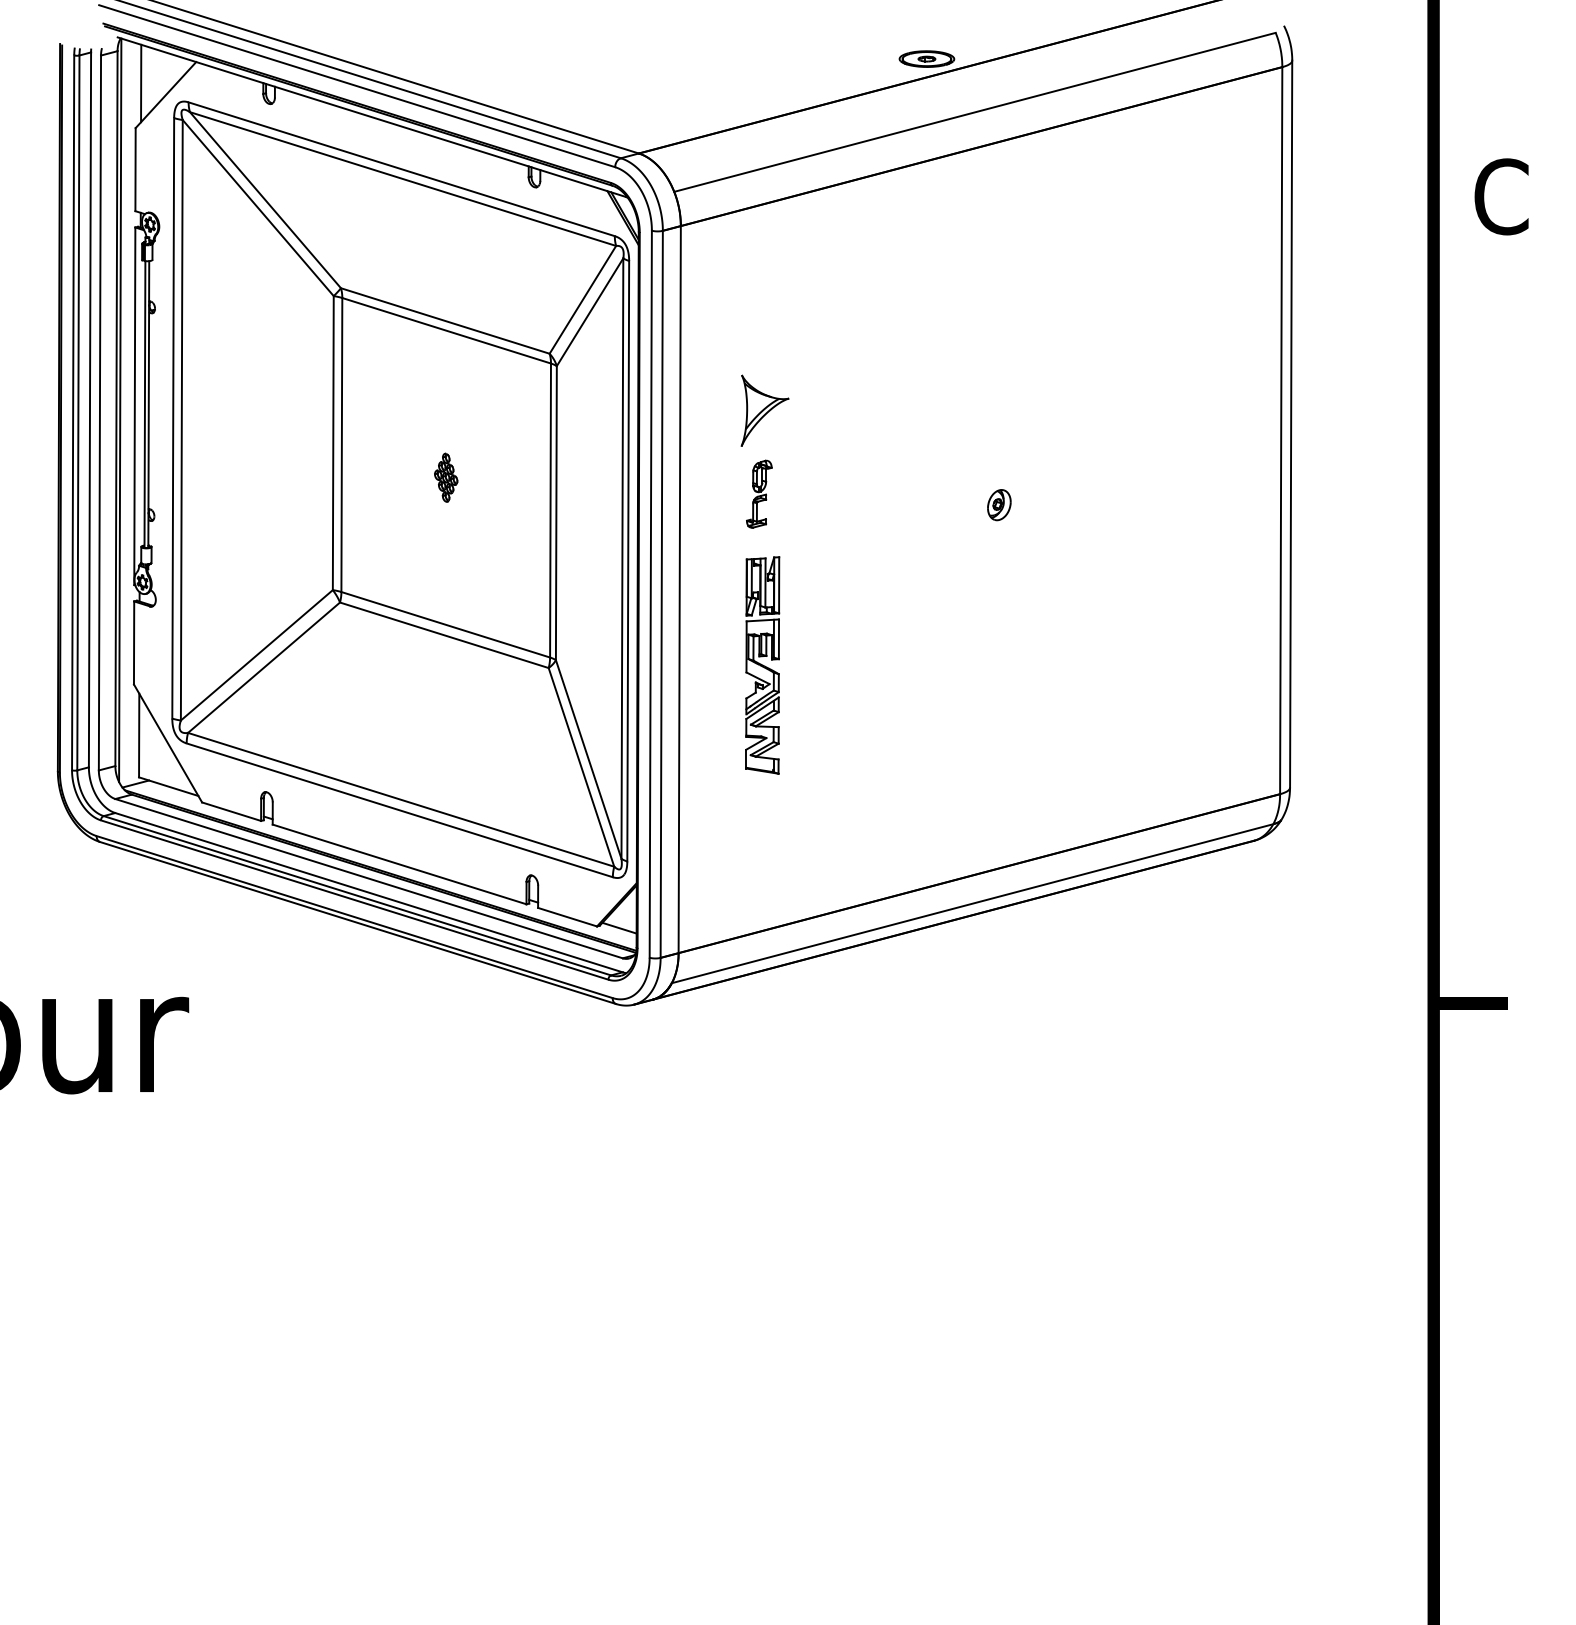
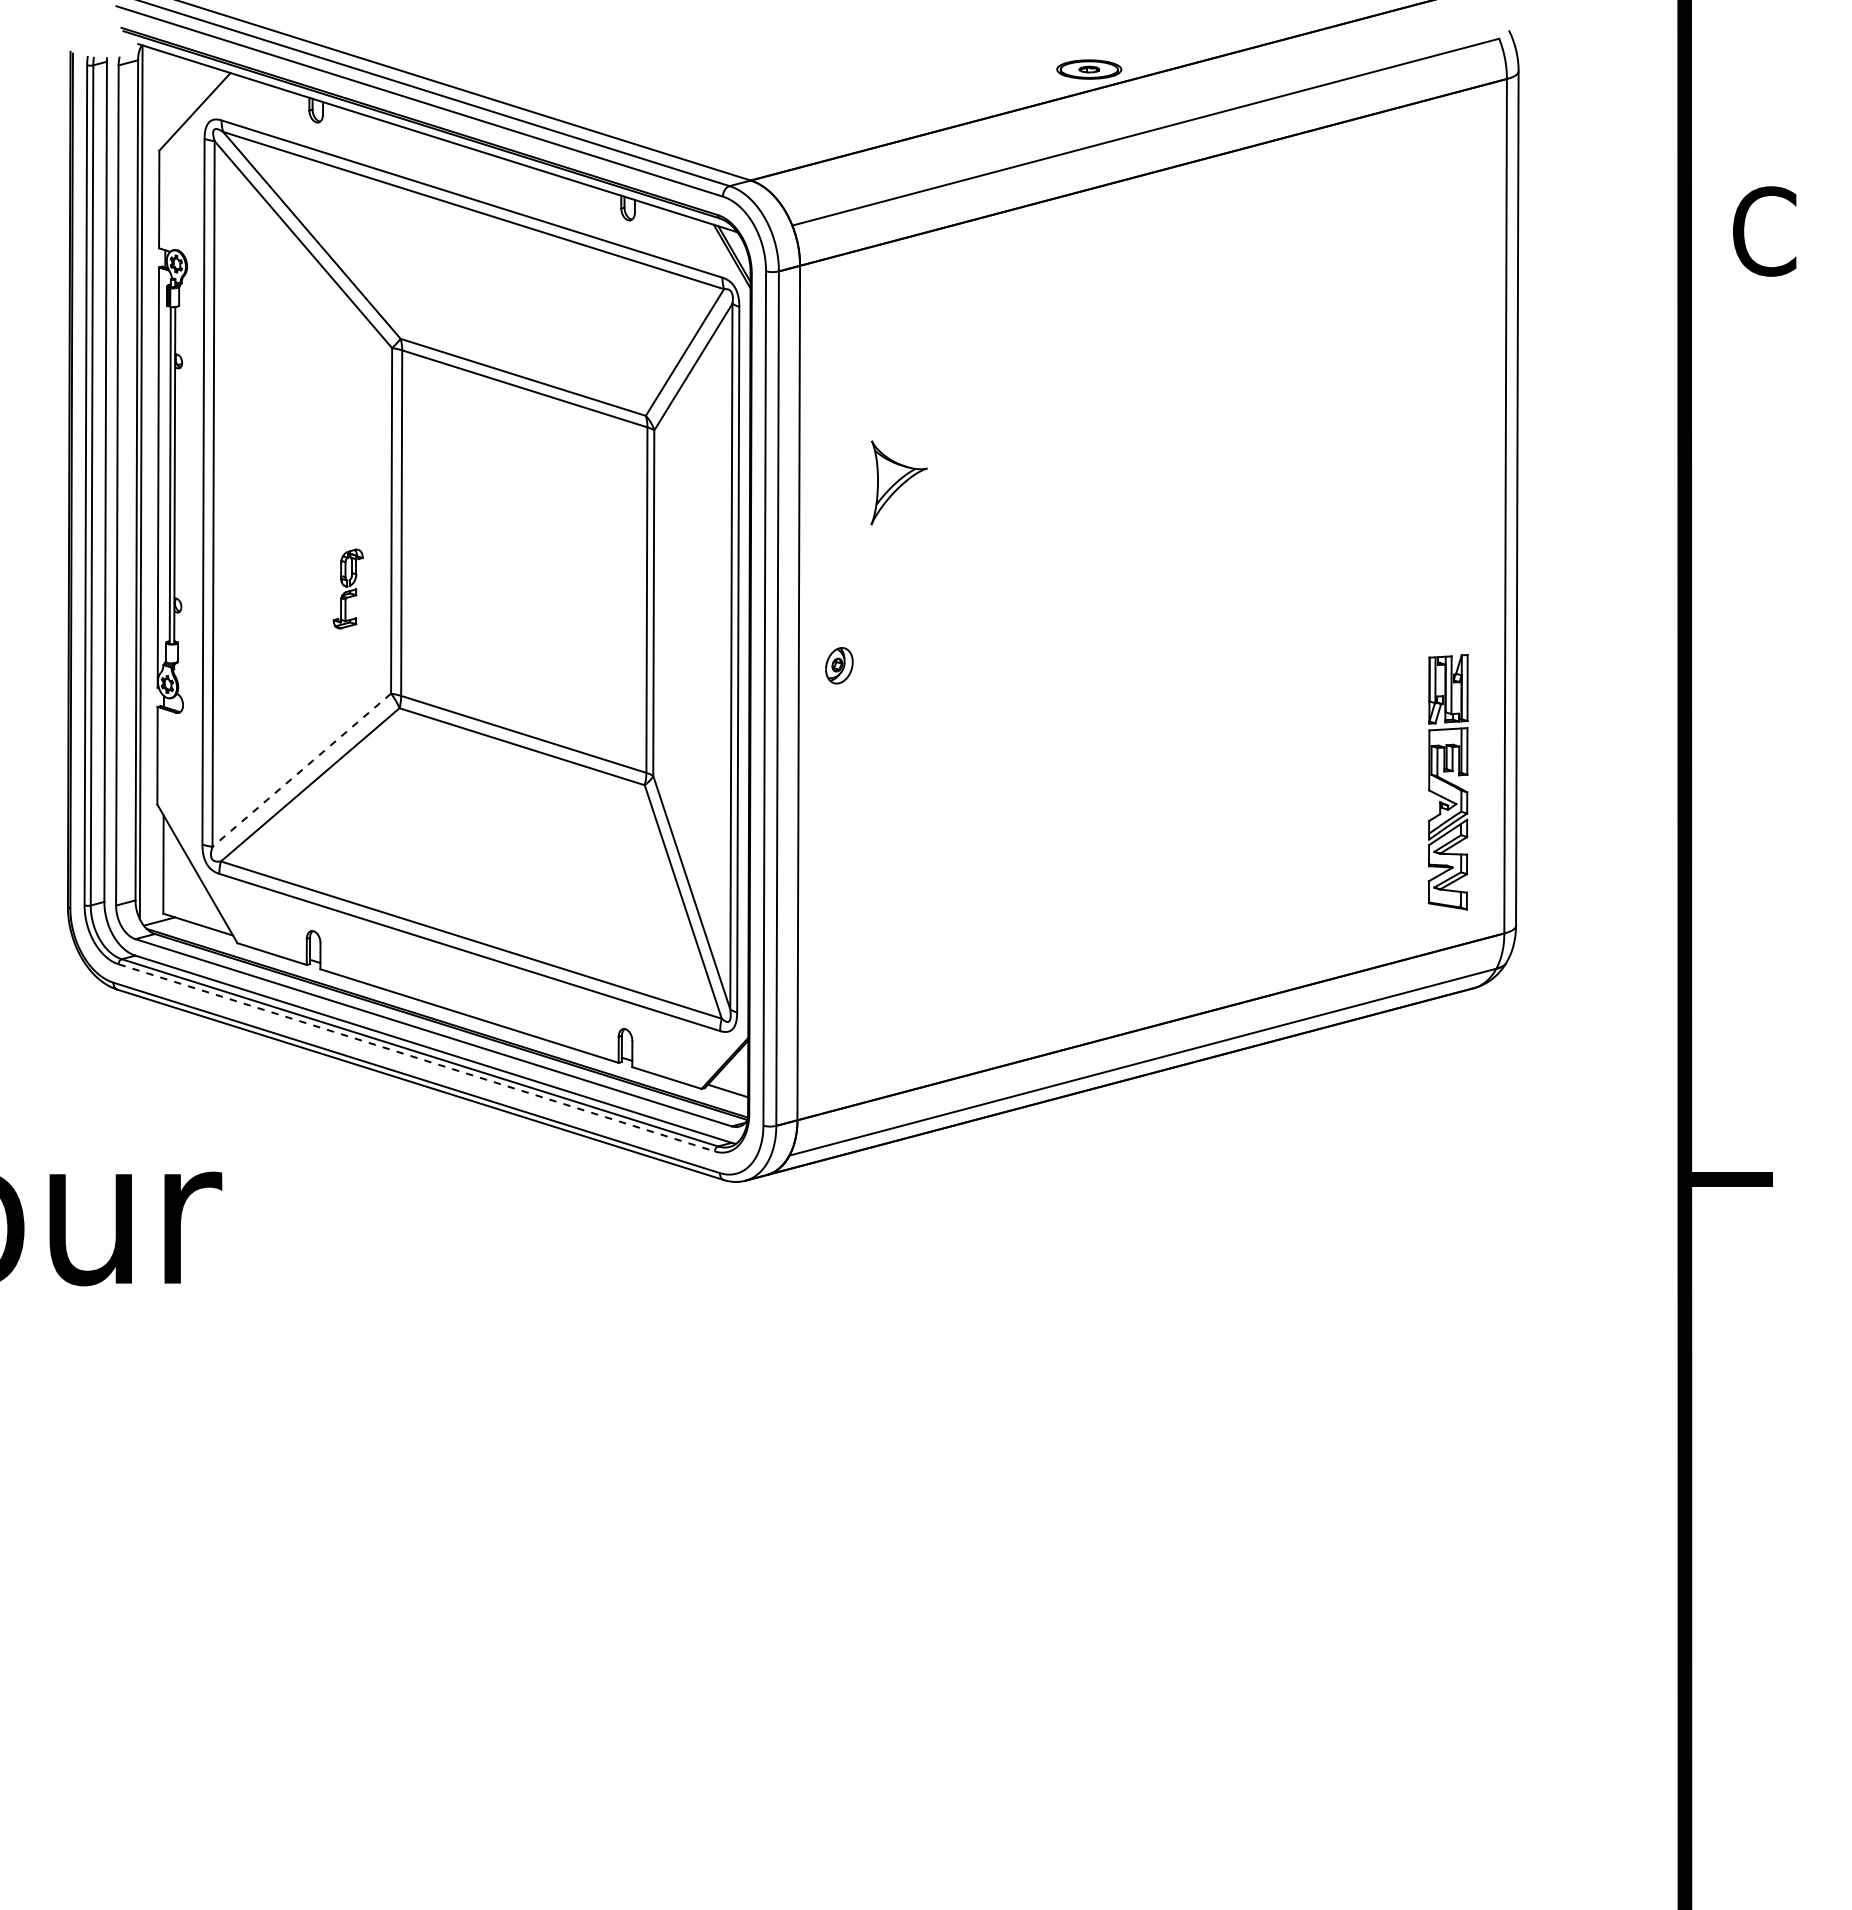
line: (140, 82) -> (165, 97), removed
part: (446, 477) -> (524, 561), removed
part: (758, 493) -> (347, 588), moved
part: (999, 504) -> (839, 665), moved
line: (256, 655) -> (301, 770), solid -> dashed
part: (762, 665) -> (1448, 782), moved
line: (354, 899) -> (416, 1057), solid -> dashed

